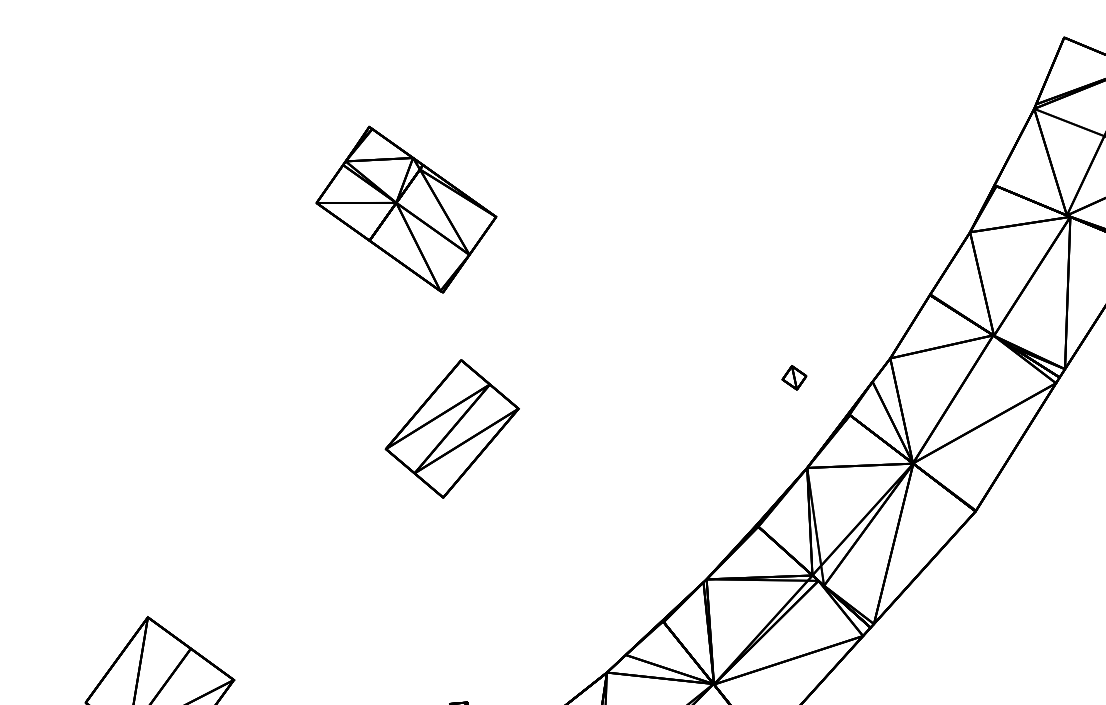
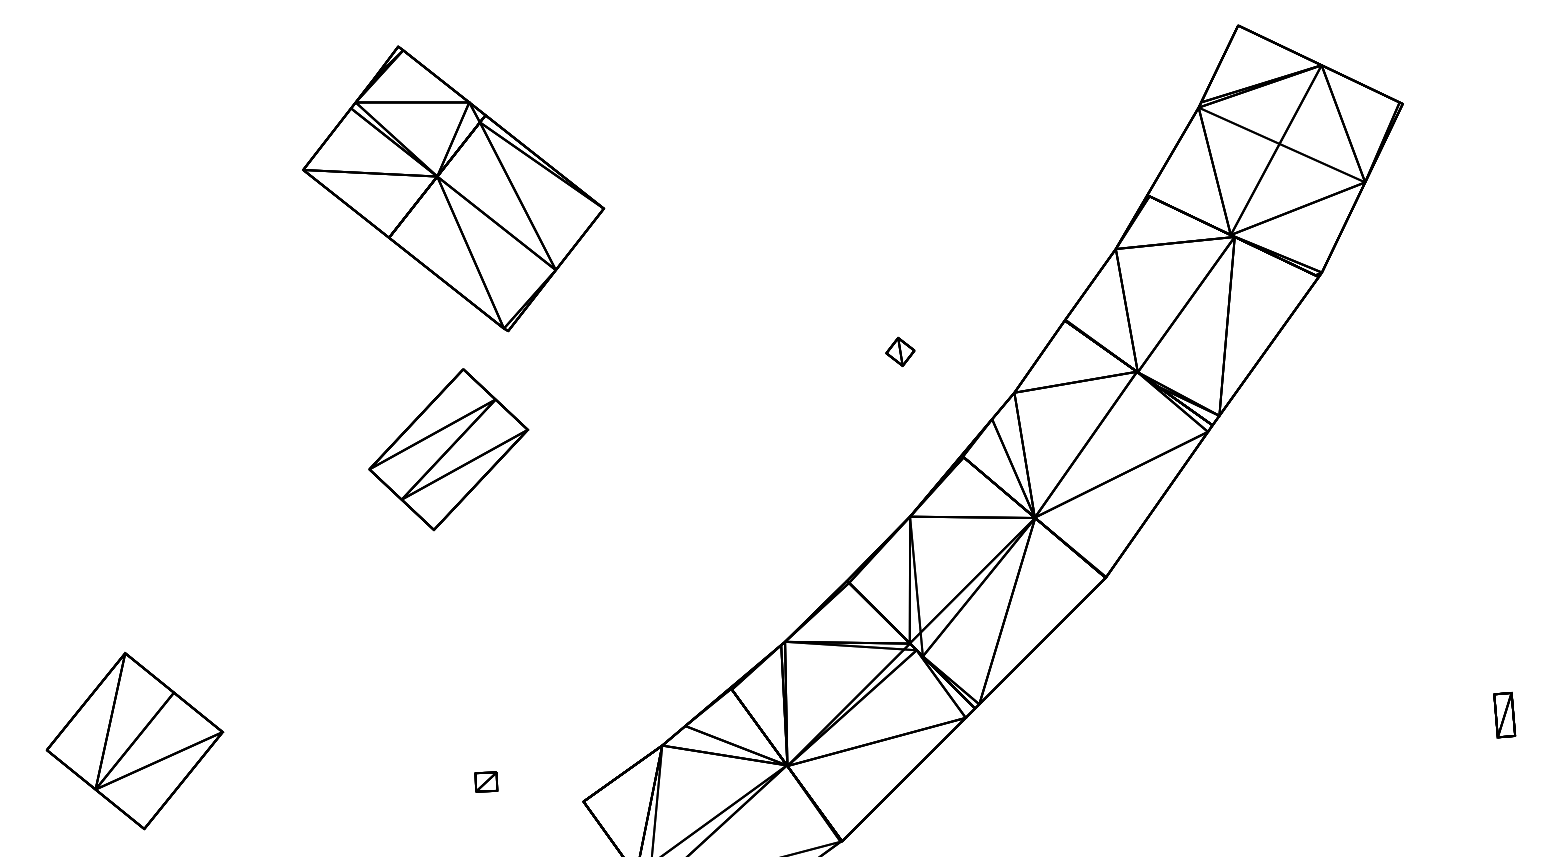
part: (406, 209) -> (453, 188), size x1.43
part: (794, 377) -> (900, 351), moved
part: (452, 428) -> (448, 449), moved

